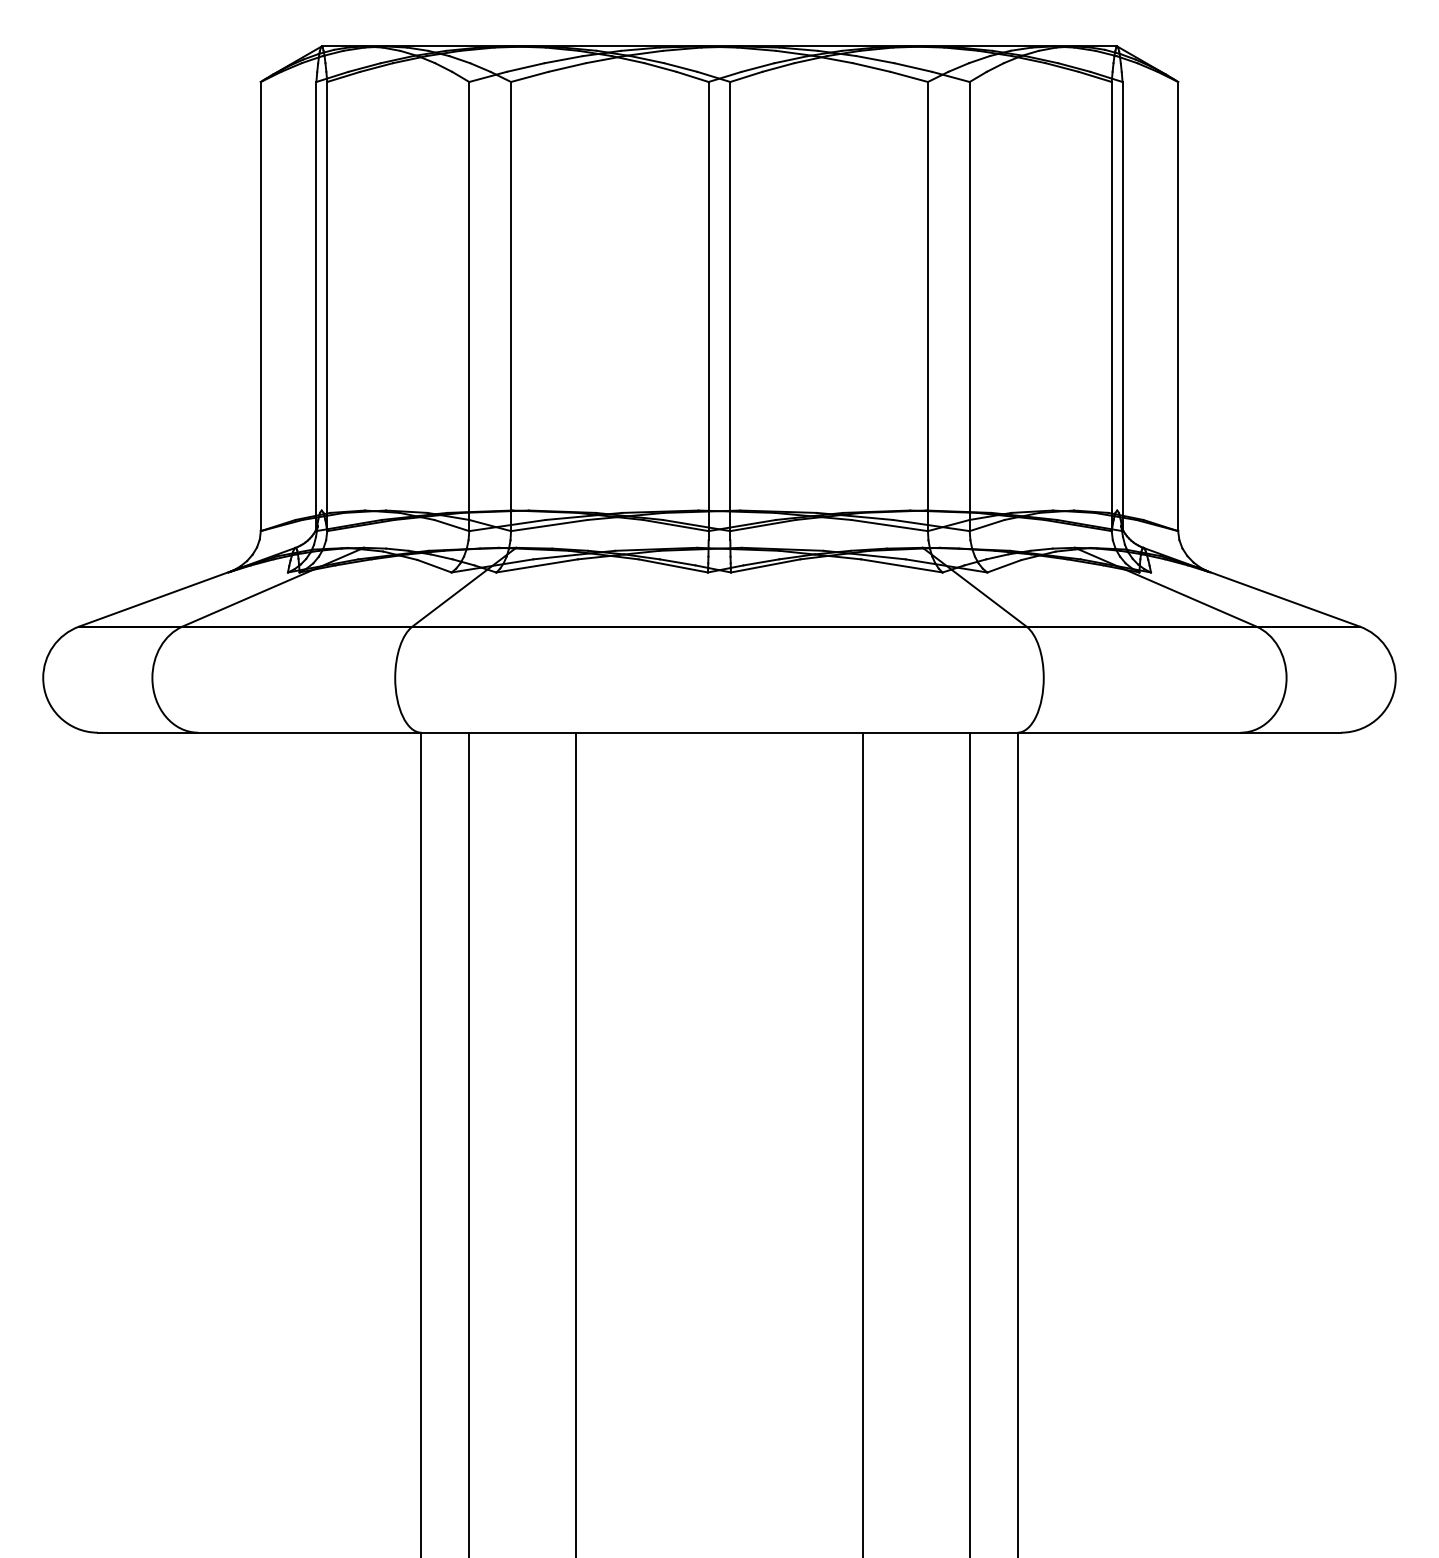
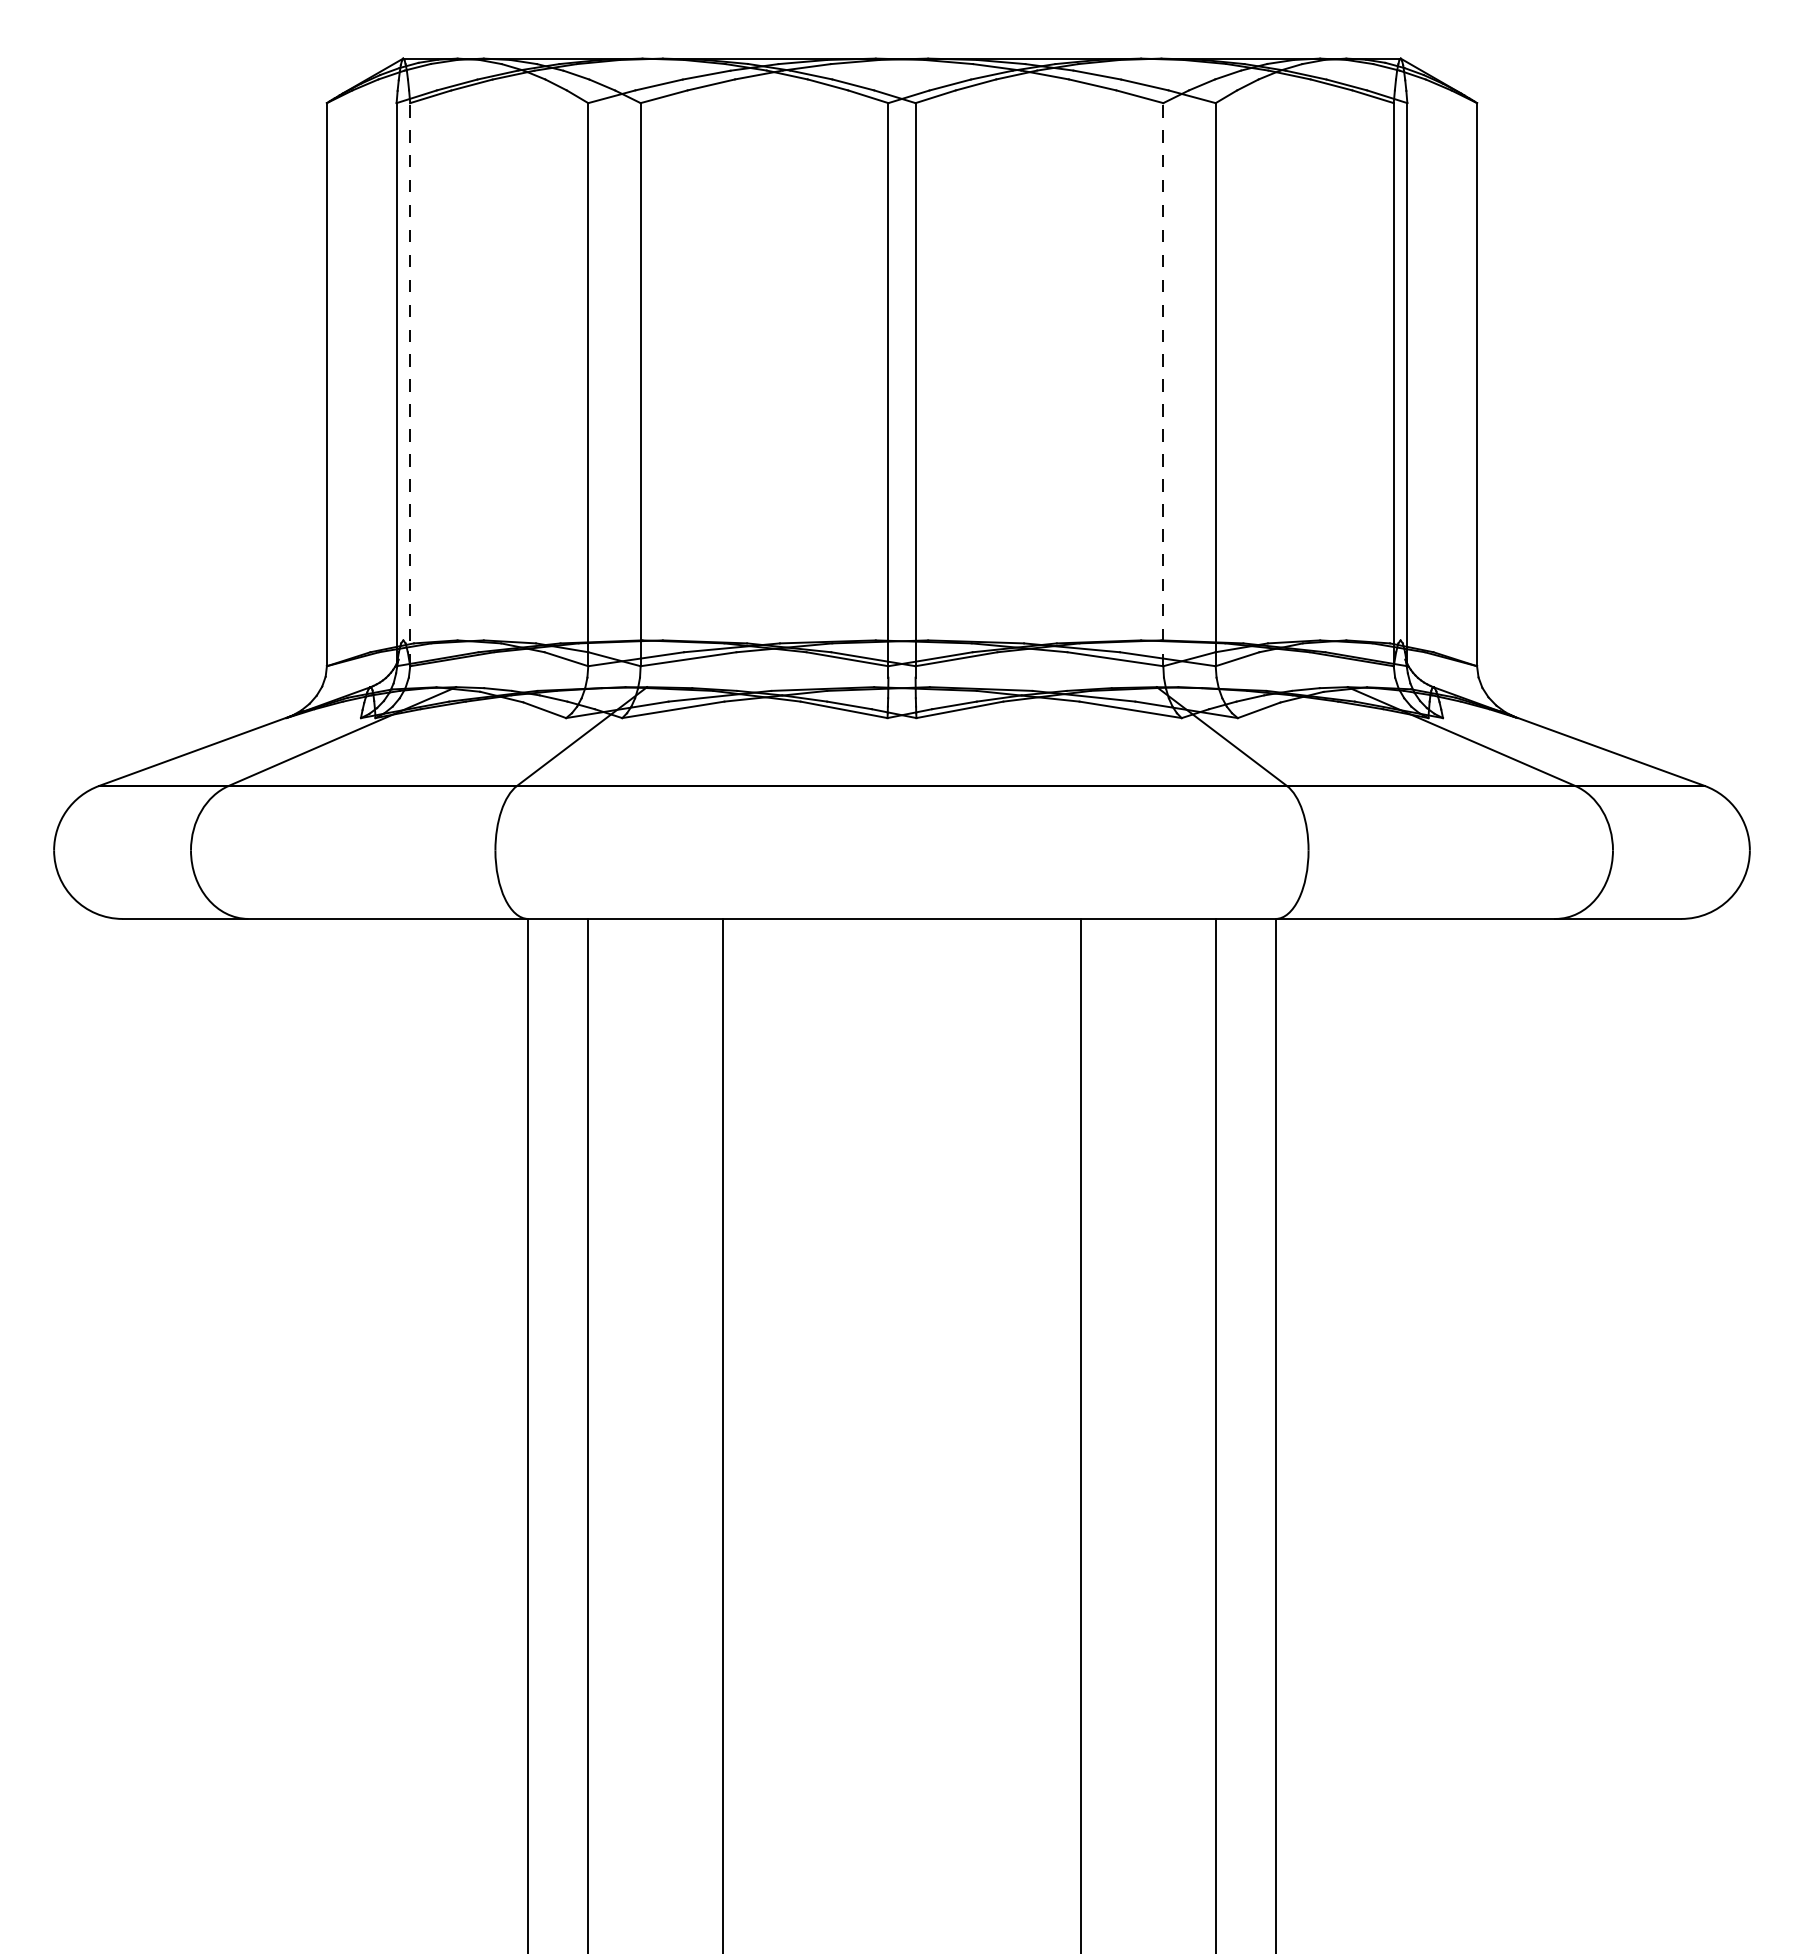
line: (327, 306) -> (410, 384), solid -> dashed
line: (928, 306) -> (1163, 384), solid -> dashed

